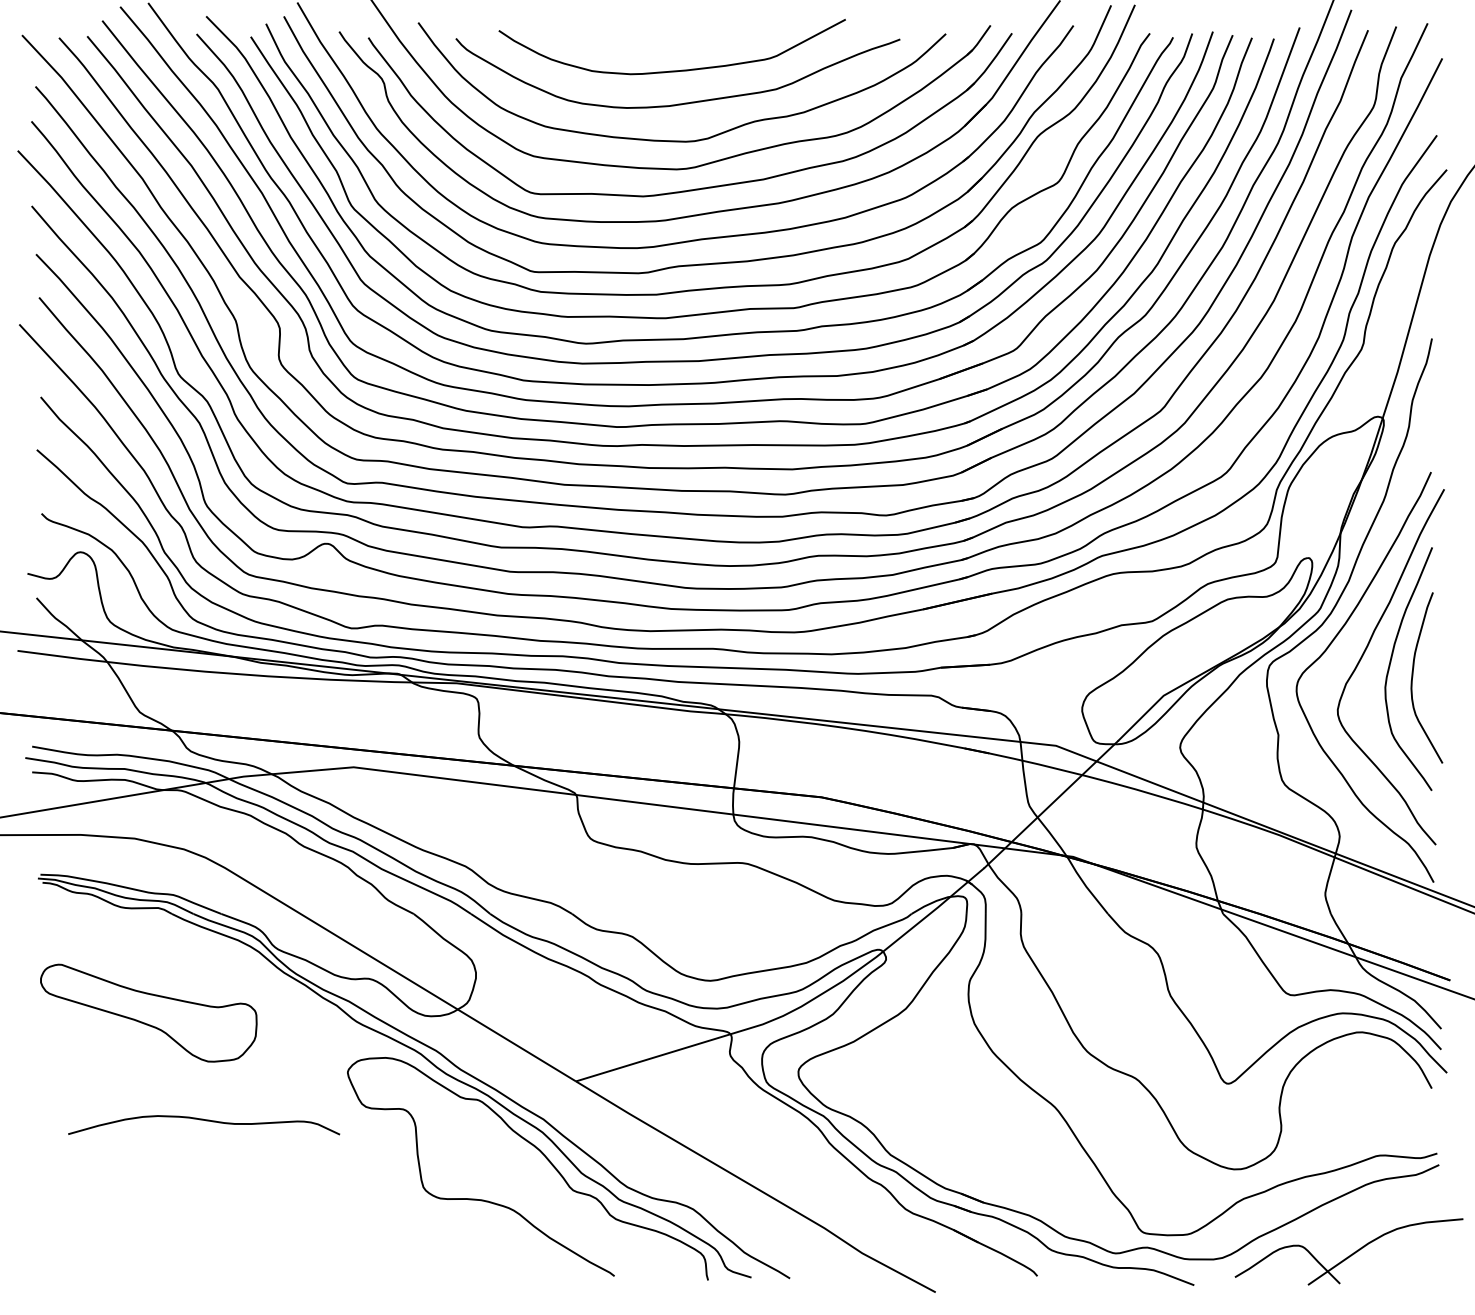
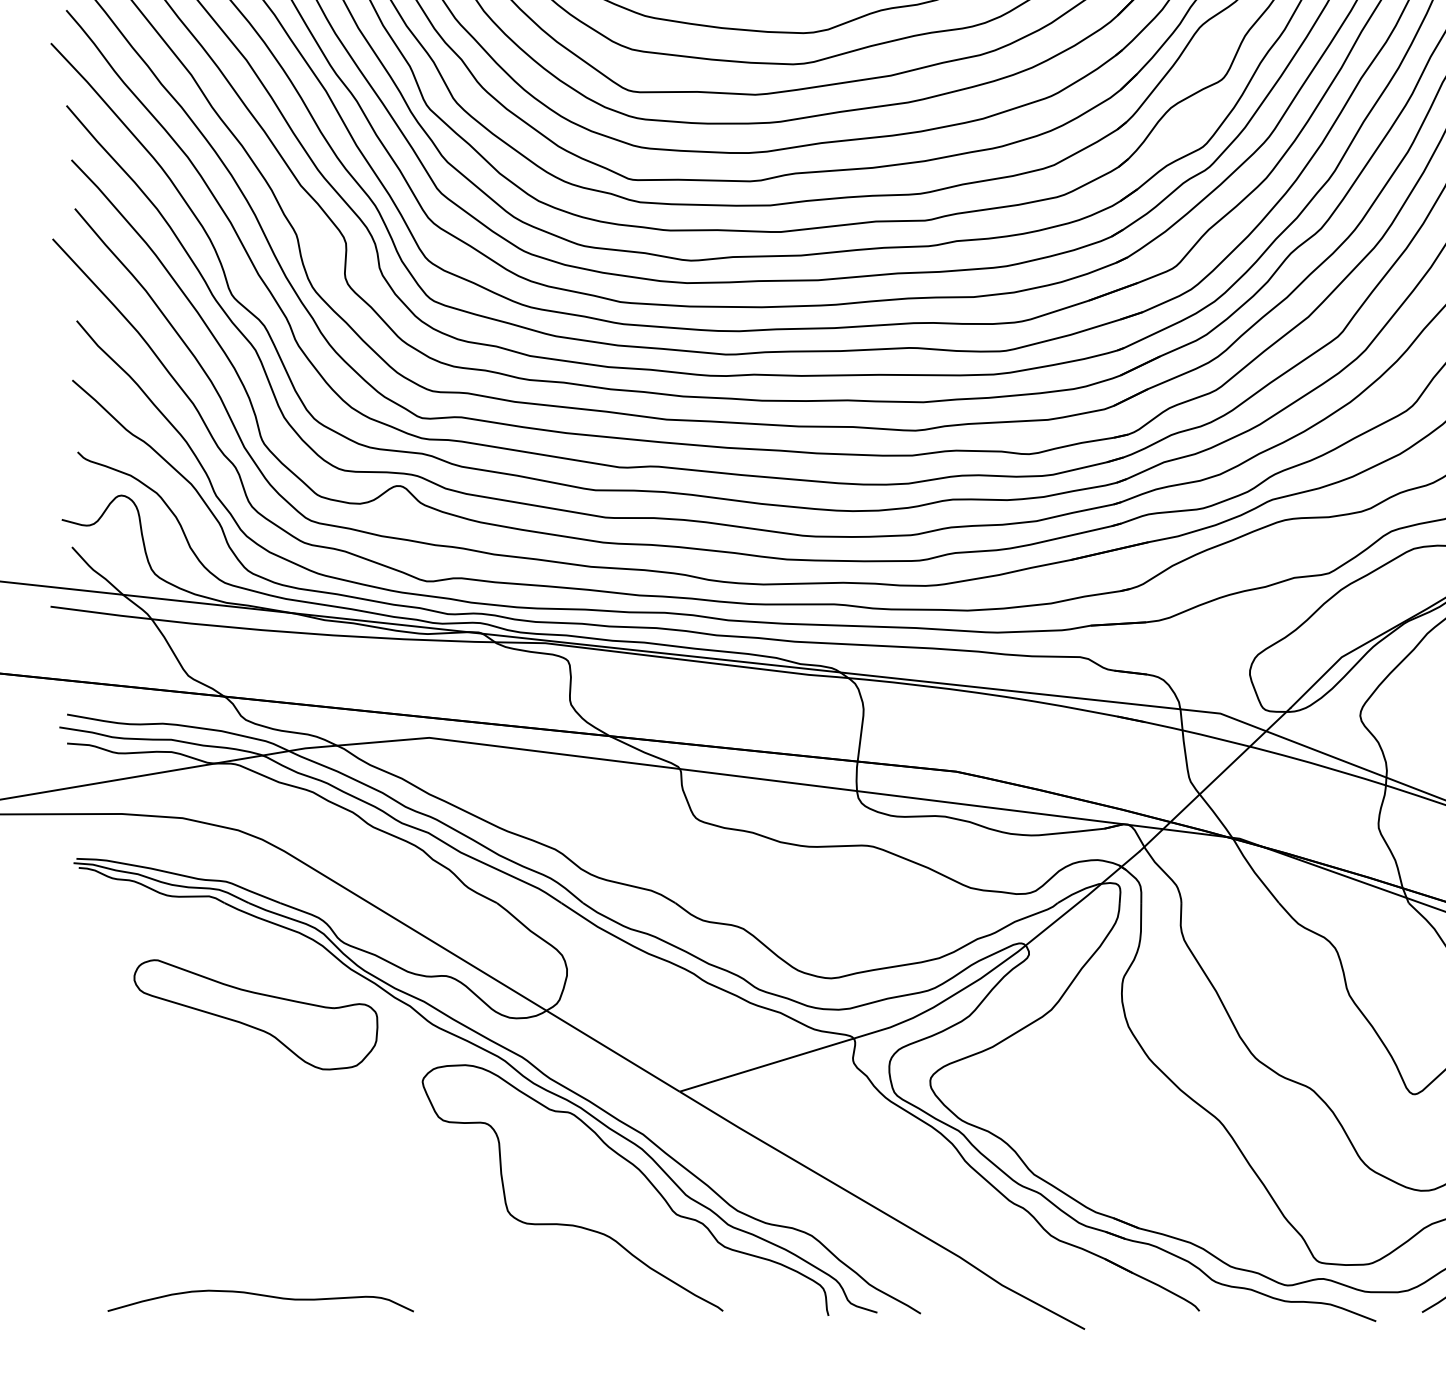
part: (148, 1012) -> (255, 1014), moved
curve: (206, 1121) -> (263, 1296), moved

